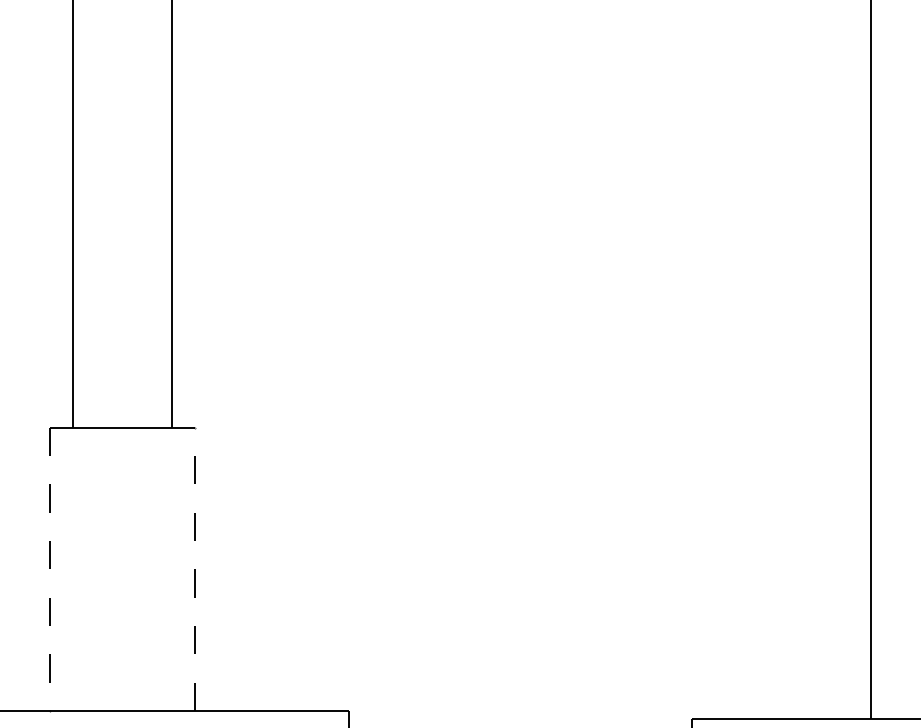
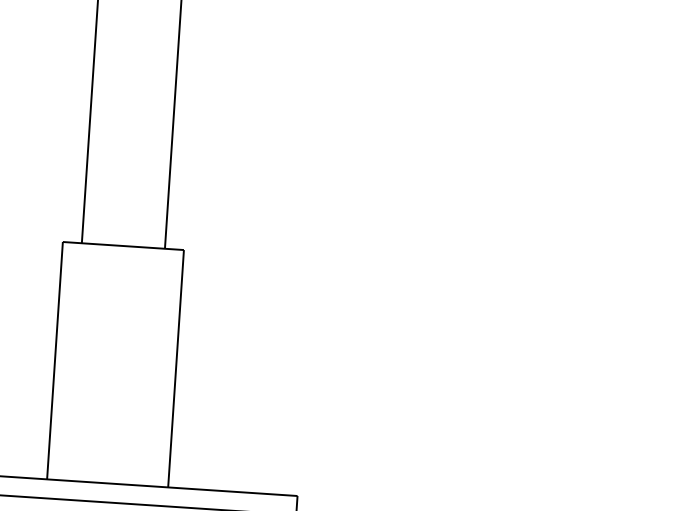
line: (50, 569) -> (55, 360), dashed -> solid
line: (194, 569) -> (175, 368), dashed -> solid

